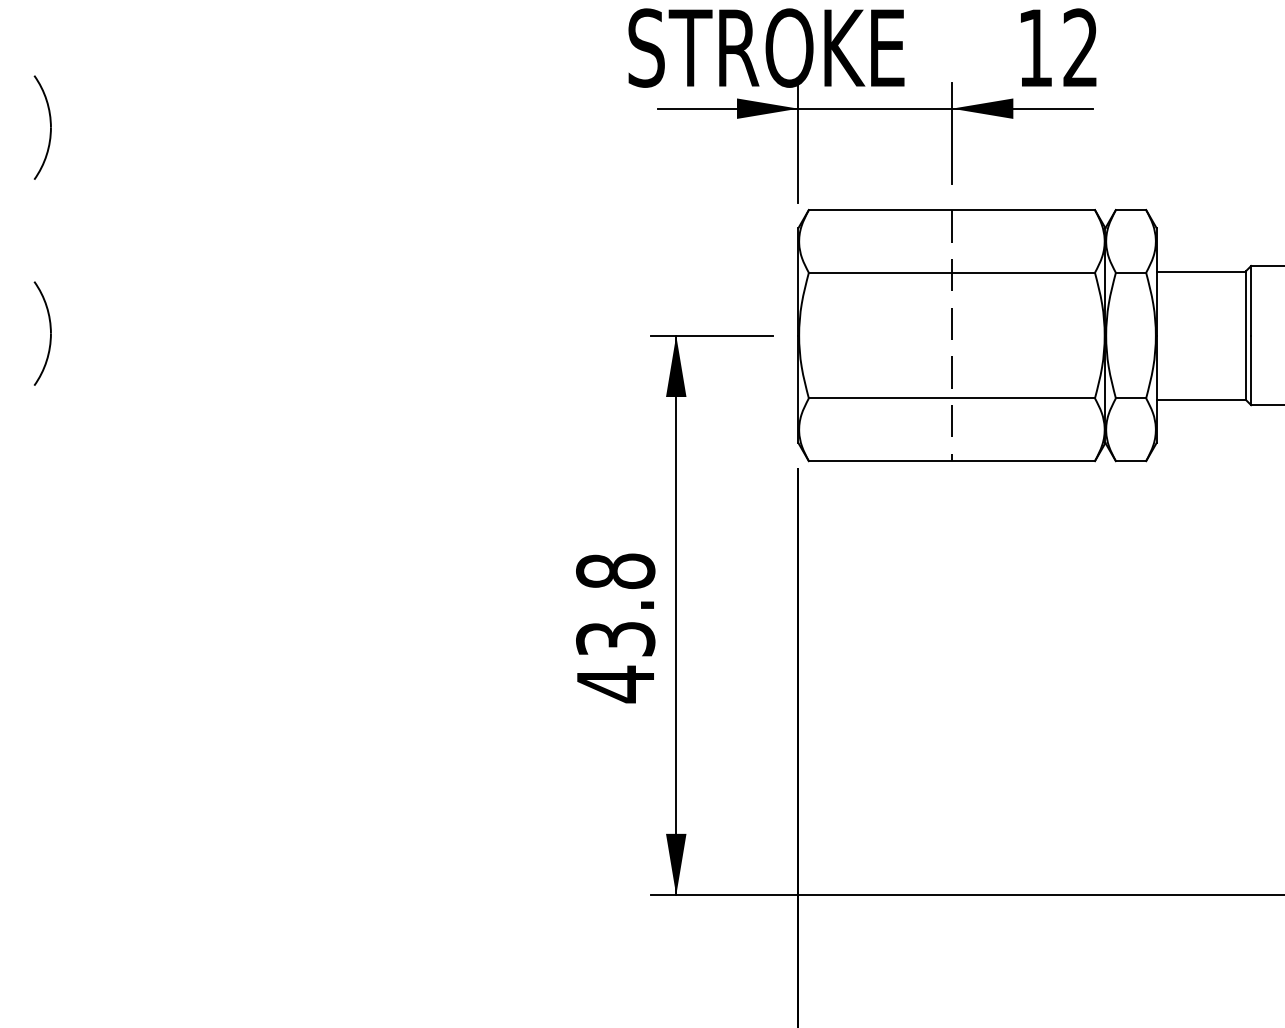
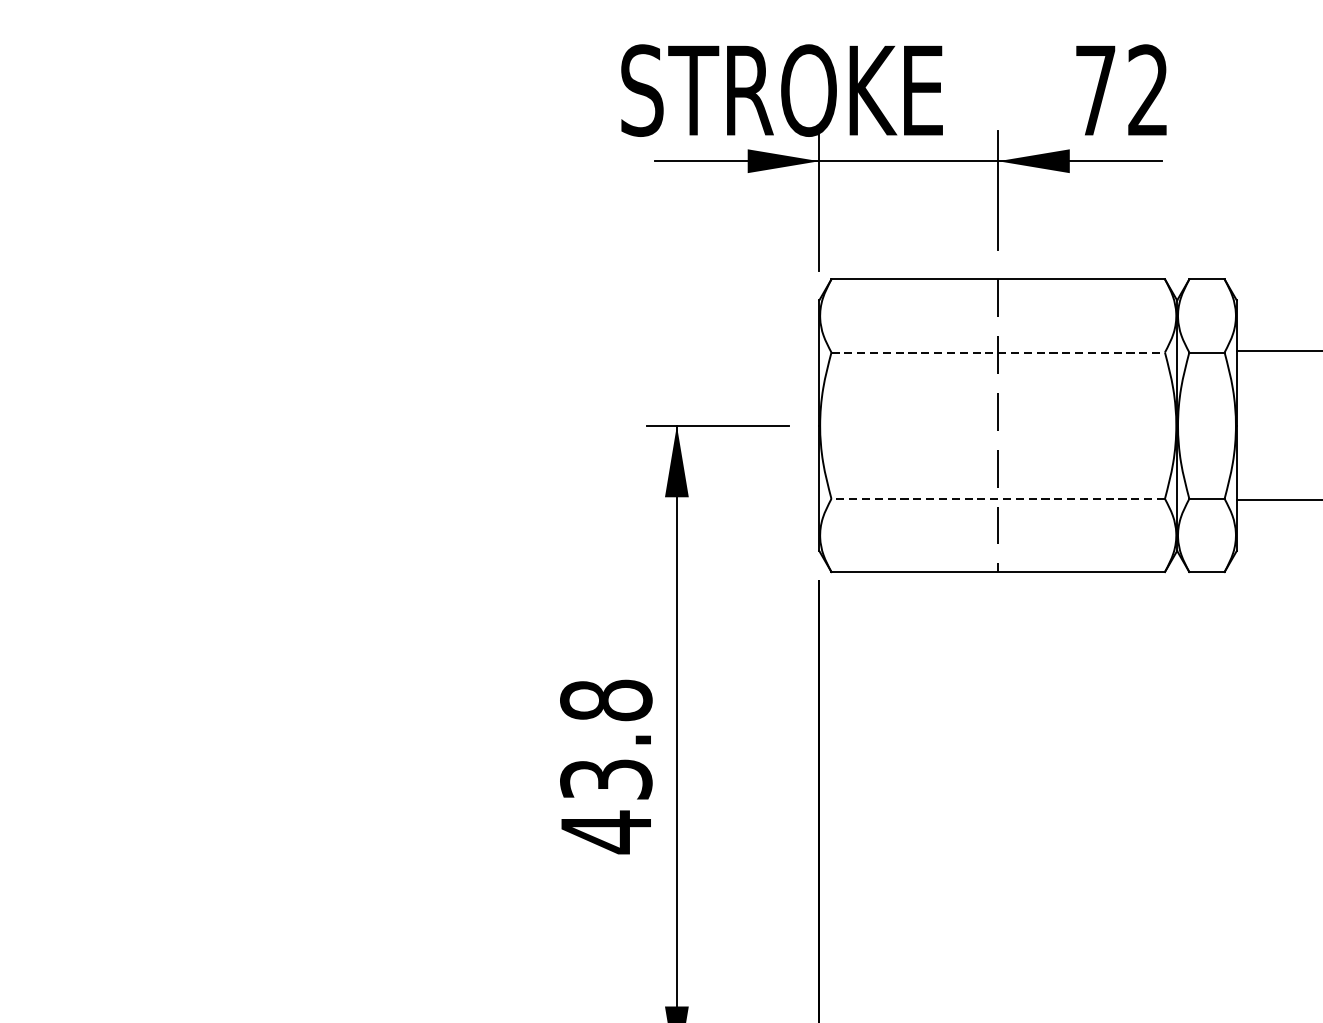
text: (1035, 47) -> (1095, 89), 12 -> 72
line: (952, 272) -> (998, 352), solid -> dashed
line: (951, 398) -> (997, 499), solid -> dashed

